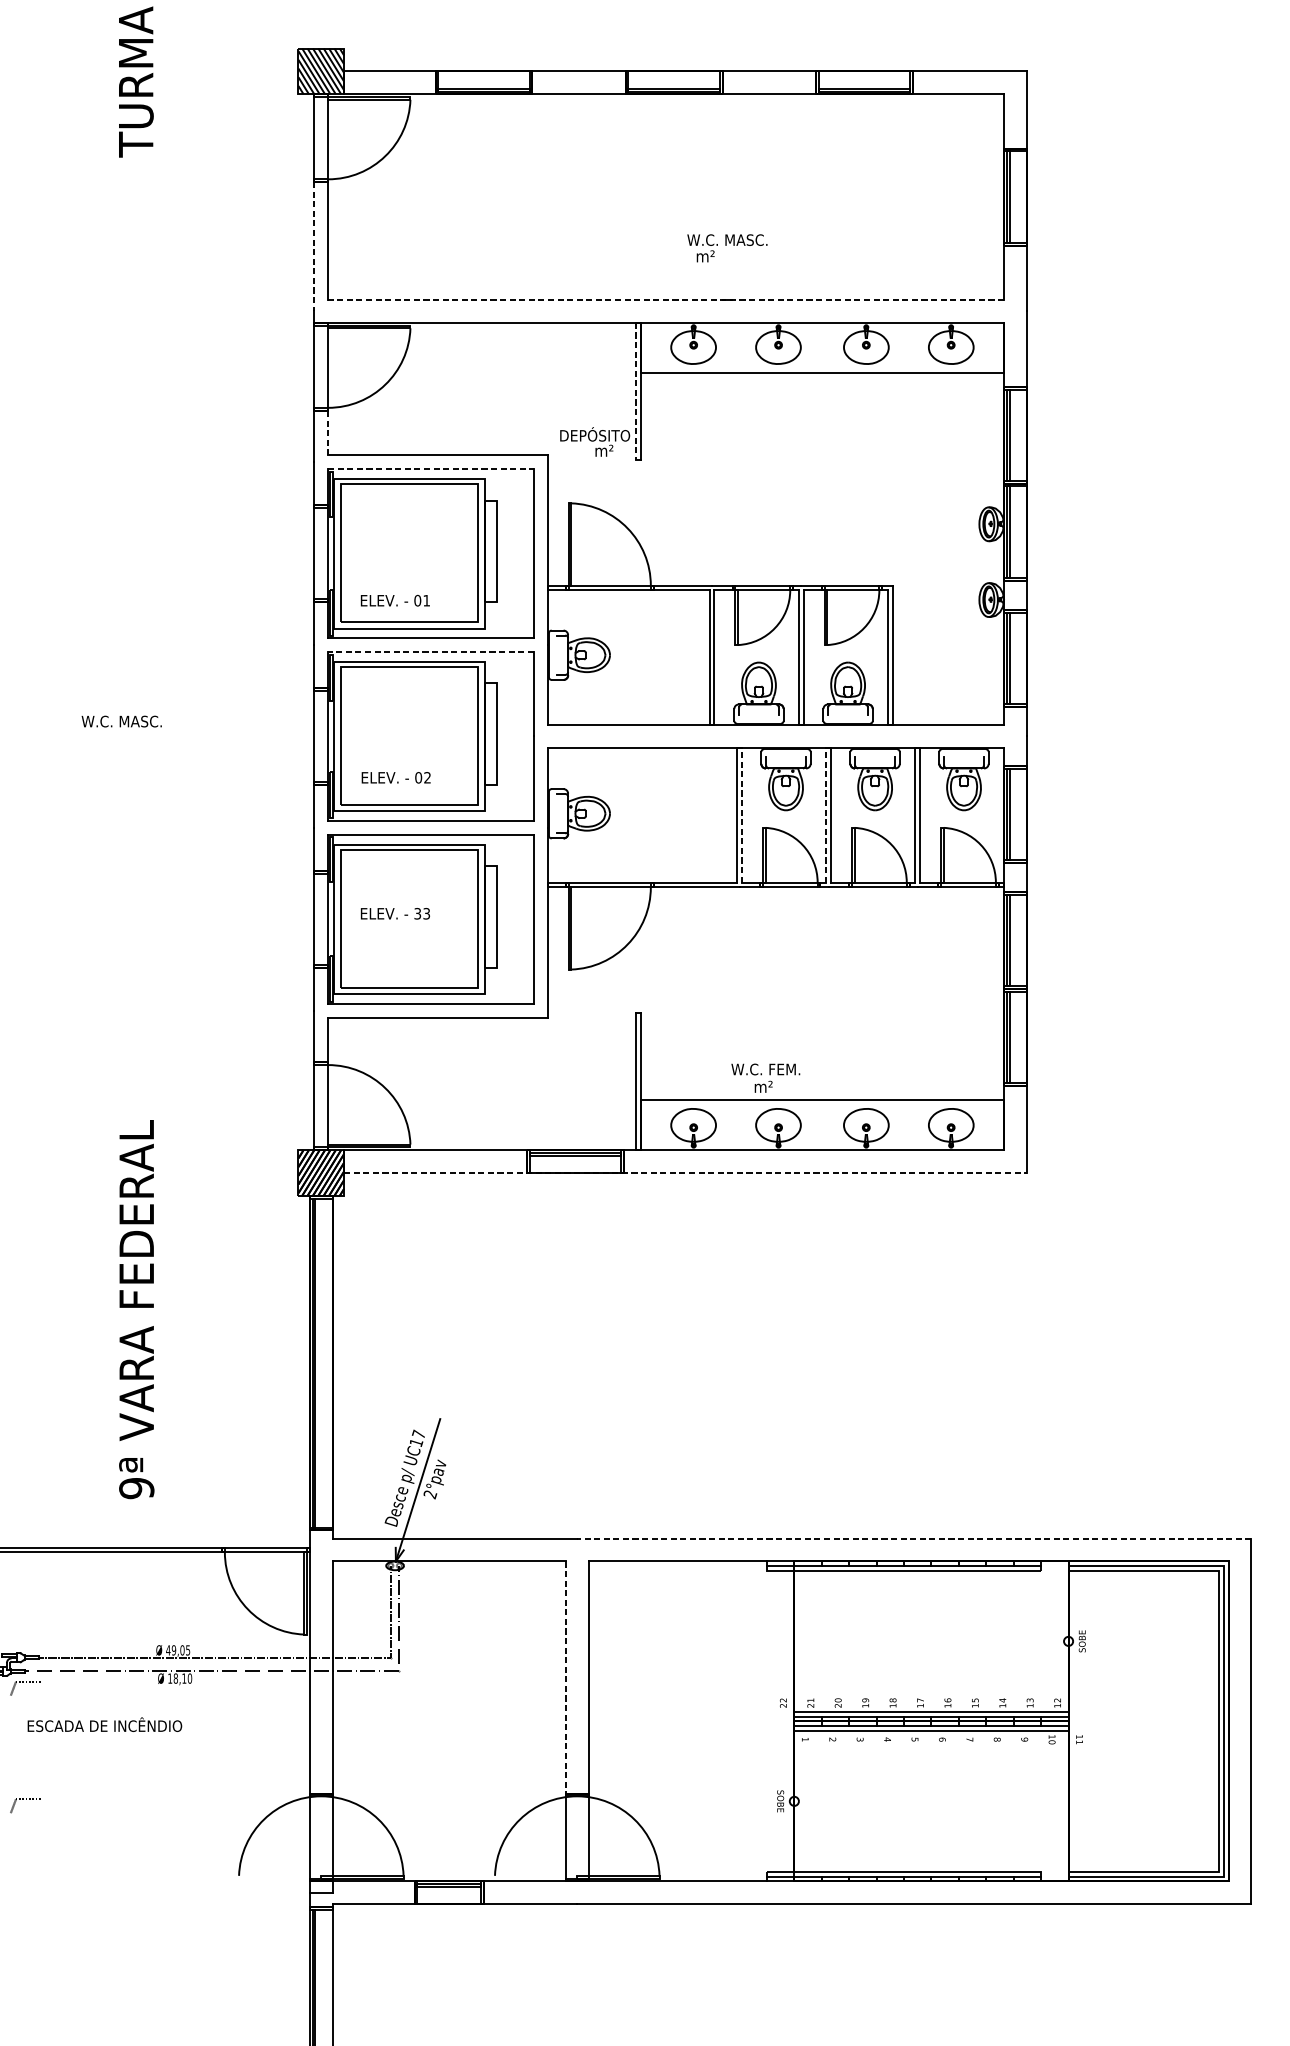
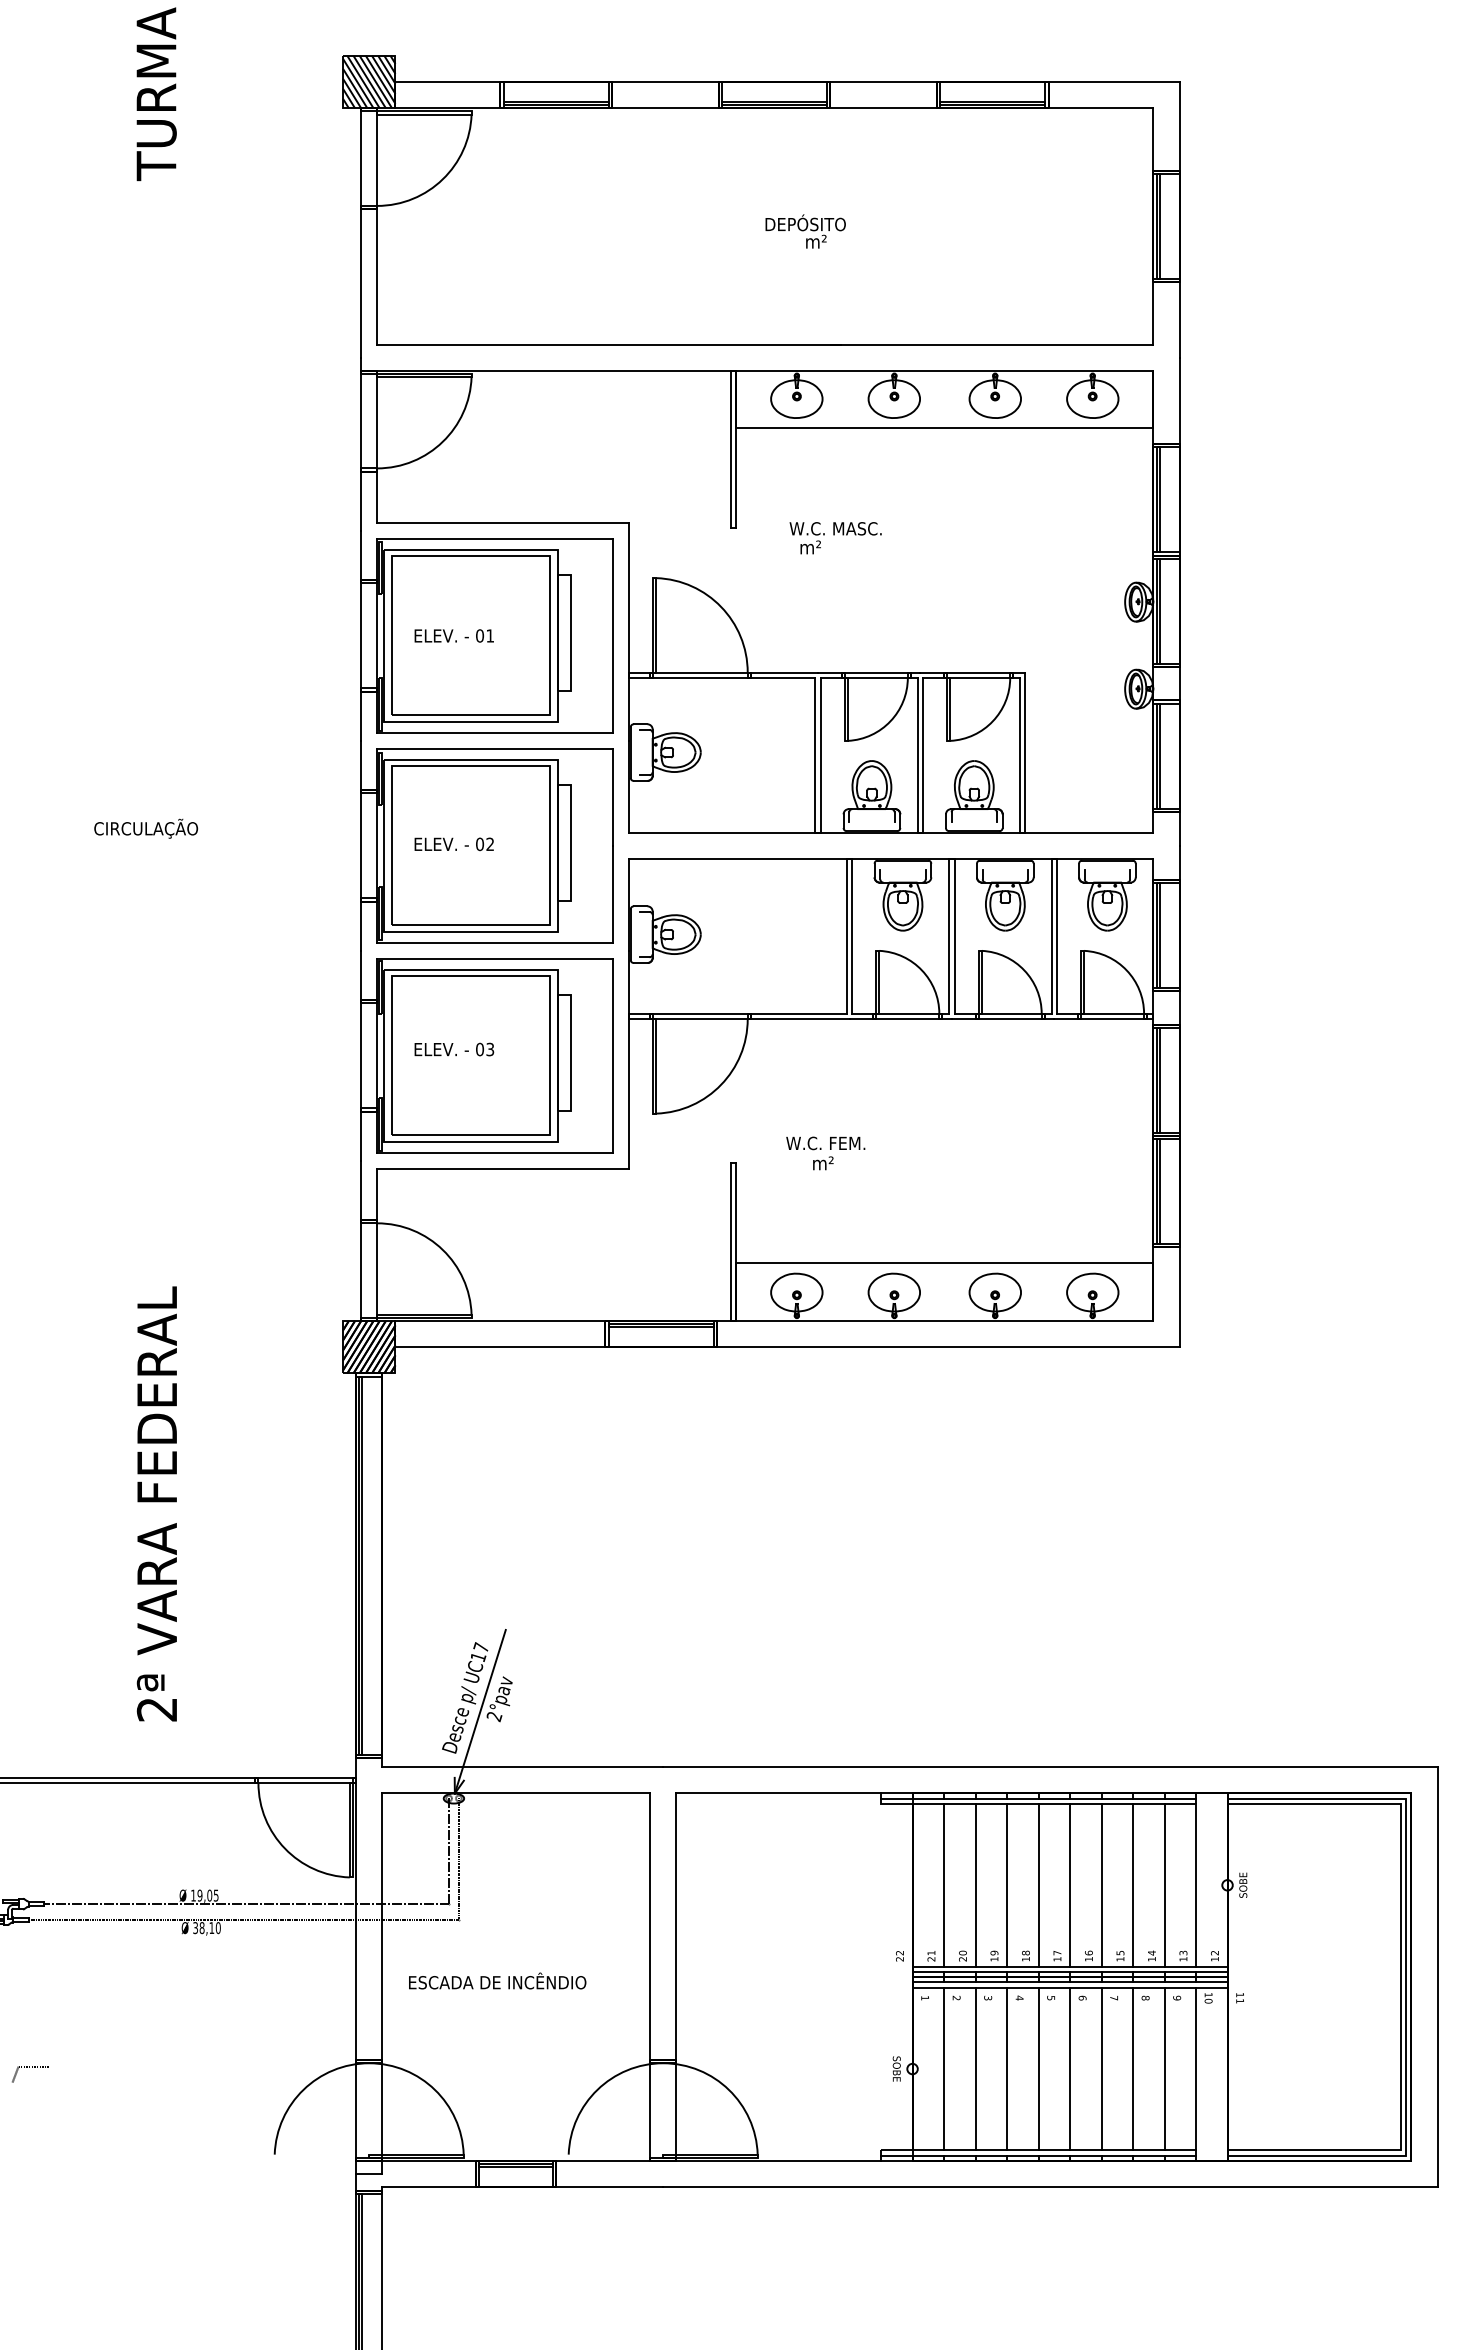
line: (314, 246) -> (361, 283), dashed -> solid
text: (727, 248) -> (835, 538), moved
line: (665, 299) -> (764, 344), dashed -> solid
line: (635, 391) -> (730, 449), dashed -> solid
line: (328, 433) -> (377, 497), dashed -> solid
text: (594, 441) -> (805, 231), moved
line: (431, 468) -> (495, 538), dashed -> solid
text: (394, 600) -> (453, 635), moved
line: (430, 651) -> (494, 748), dashed -> solid
text: (127, 721) -> (146, 828), W.C. MASC. -> CIRCULAÇÃO
text: (395, 777) -> (453, 844), moved
line: (742, 814) -> (852, 935), dashed -> solid
line: (826, 814) -> (949, 935), dashed -> solid
text: (418, 913) -> (480, 1049), 33 -> 03
text: (765, 1078) -> (825, 1153), moved
line: (686, 1173) -> (788, 1347), dashed -> solid
text: (137, 1488) -> (157, 1709), 9ª -> 2ª
line: (913, 1538) -> (1049, 1767), dashed -> solid
line: (822, 1640) -> (944, 1884), added
line: (849, 1640) -> (975, 1884), added
line: (877, 1640) -> (1007, 1884), added
line: (904, 1640) -> (1038, 1884), added
line: (931, 1640) -> (1070, 1884), added
line: (958, 1640) -> (1101, 1884), added
line: (986, 1640) -> (1133, 1884), added
line: (1013, 1640) -> (1164, 1884), added
line: (1041, 1640) -> (1196, 1884), added
text: (168, 1650) -> (193, 1895), 49,05 -> 19,05
text: (170, 1678) -> (195, 1928), 18,10 -> 38,10
line: (566, 1678) -> (650, 1927), dashed -> solid
line: (25, 1682) -> (29, 1932), removed
text: (104, 1724) -> (497, 1980), moved
line: (822, 1800) -> (944, 2068), added
line: (849, 1800) -> (975, 2068), added
line: (877, 1800) -> (1007, 2068), added
line: (904, 1800) -> (1038, 2068), added
line: (931, 1800) -> (1070, 2068), added
line: (958, 1800) -> (1101, 2068), added
line: (986, 1800) -> (1133, 2068), added
line: (1013, 1800) -> (1164, 2068), added
line: (1041, 1800) -> (1196, 2068), added

